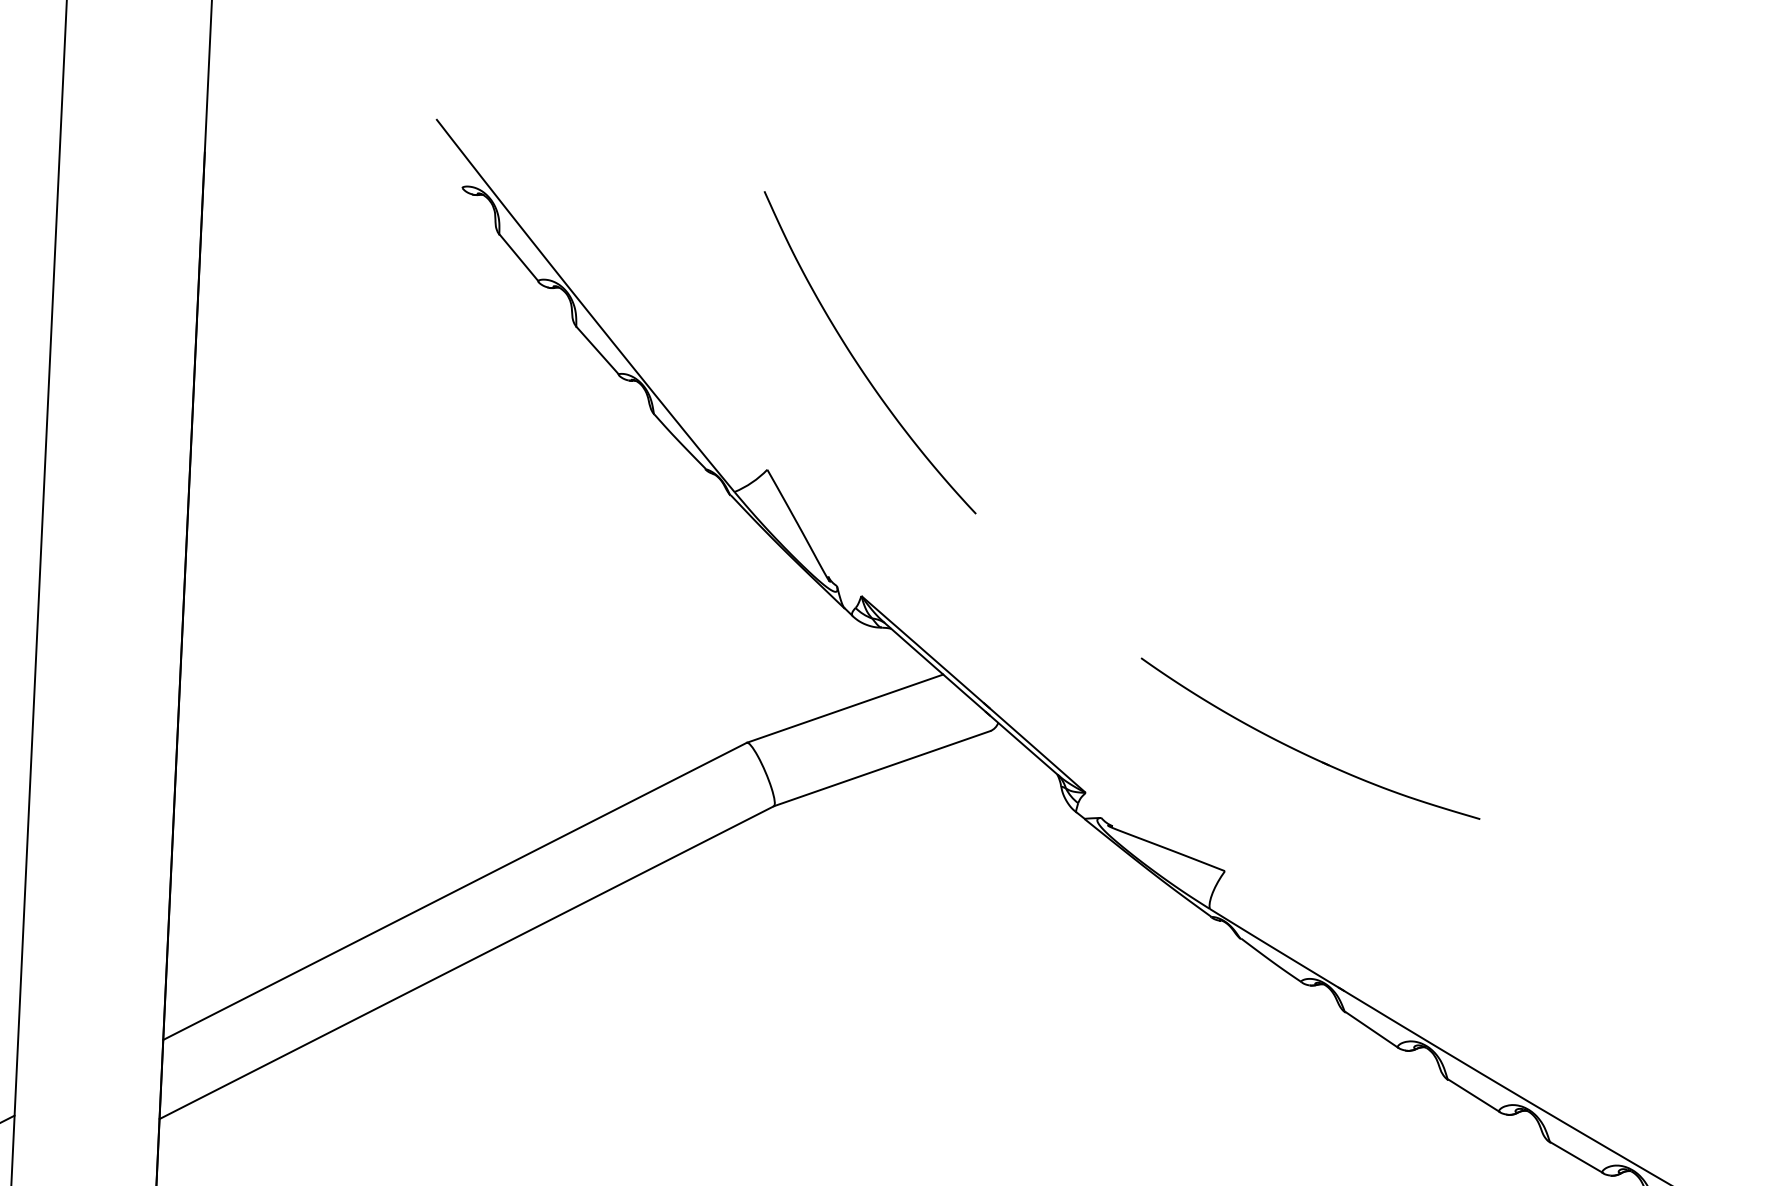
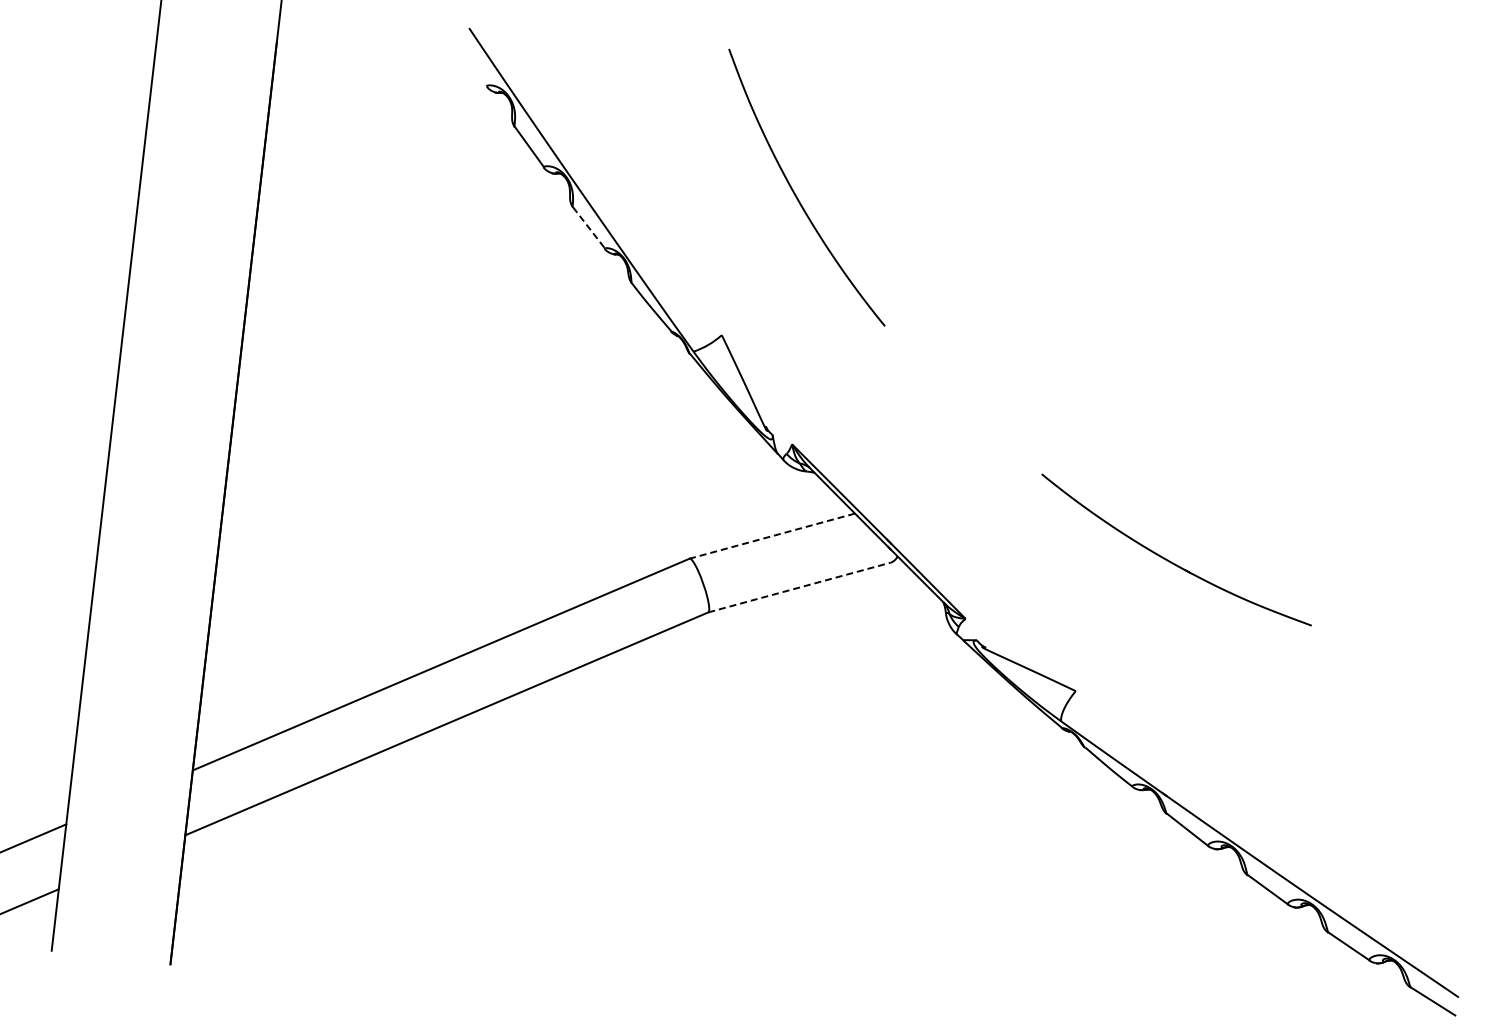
line: (598, 351) -> (589, 228), solid -> dashed
curve: (858, 361) -> (796, 194), moved
line: (845, 709) -> (772, 536), solid -> dashed
part: (1301, 750) -> (1168, 559), moved
line: (882, 768) -> (799, 587), solid -> dashed

